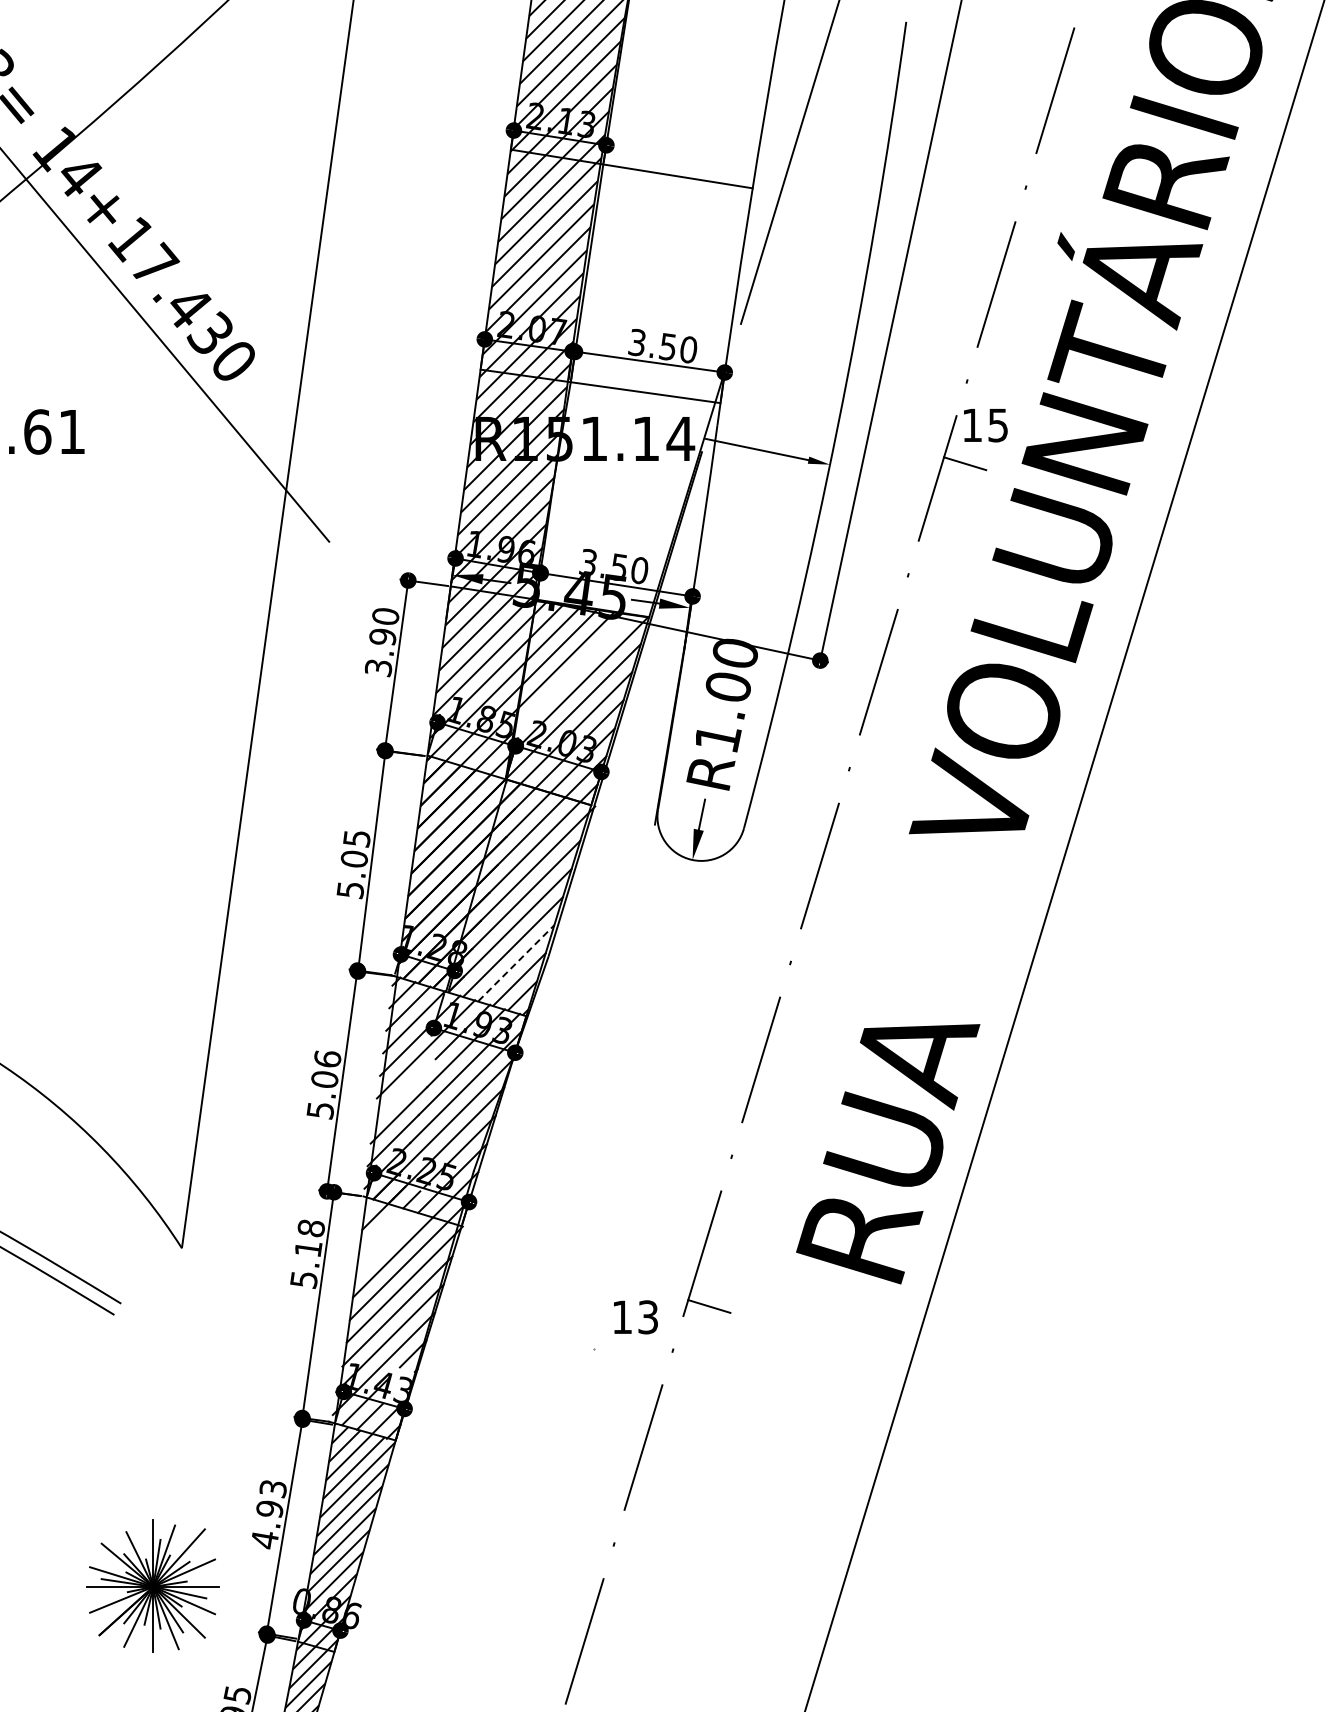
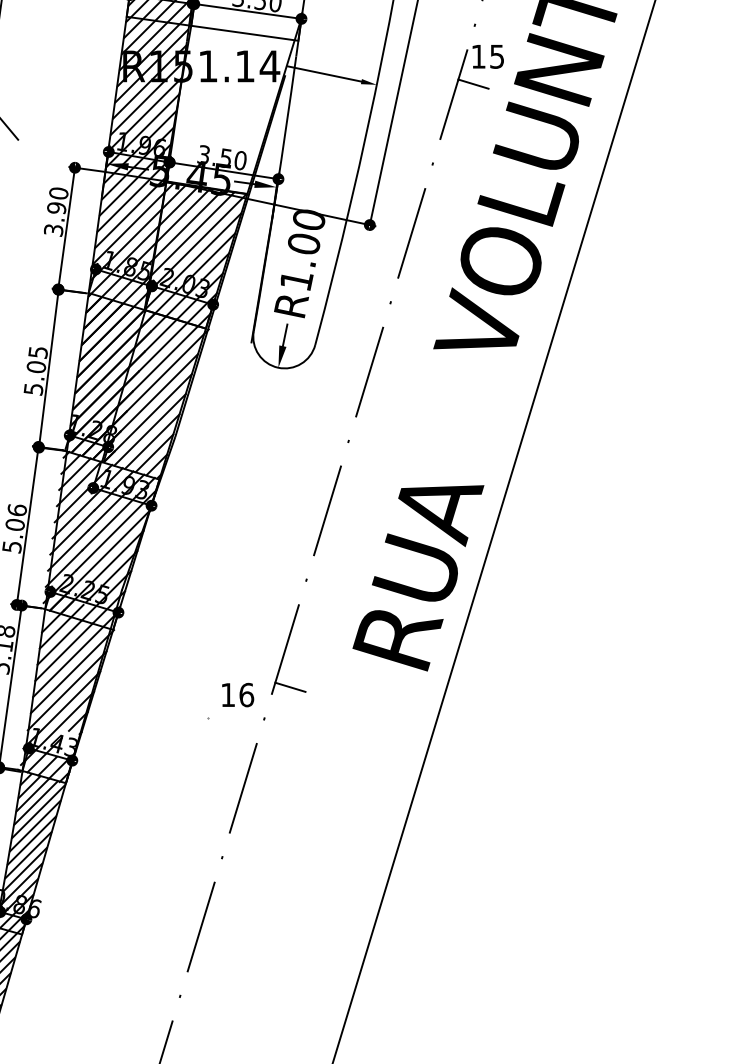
line: (573, 672) -> (193, 233), added
line: (516, 963) -> (152, 441), dashed -> solid
line: (404, 1090) -> (72, 532), added
line: (381, 1230) -> (55, 632), added
line: (387, 1244) -> (60, 642), added
text: (648, 1317) -> (246, 695), 13 -> 16

